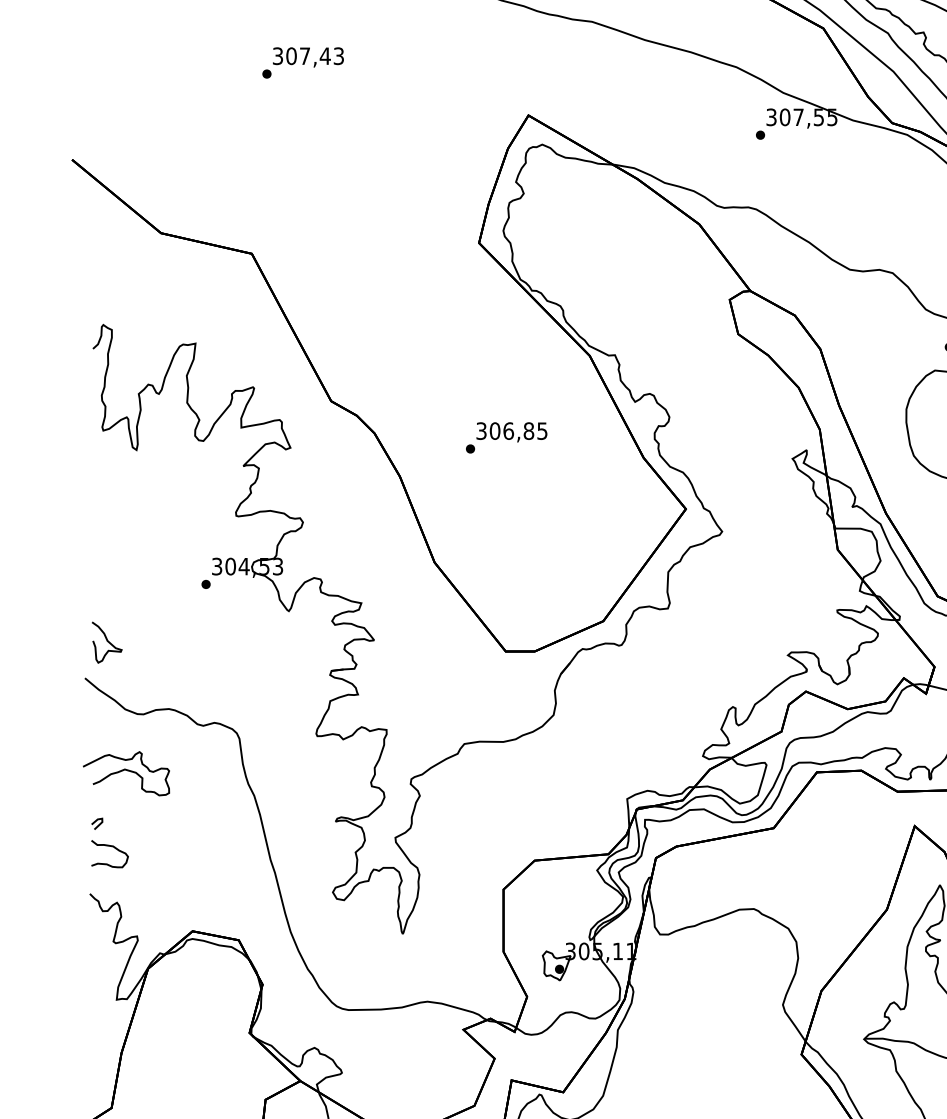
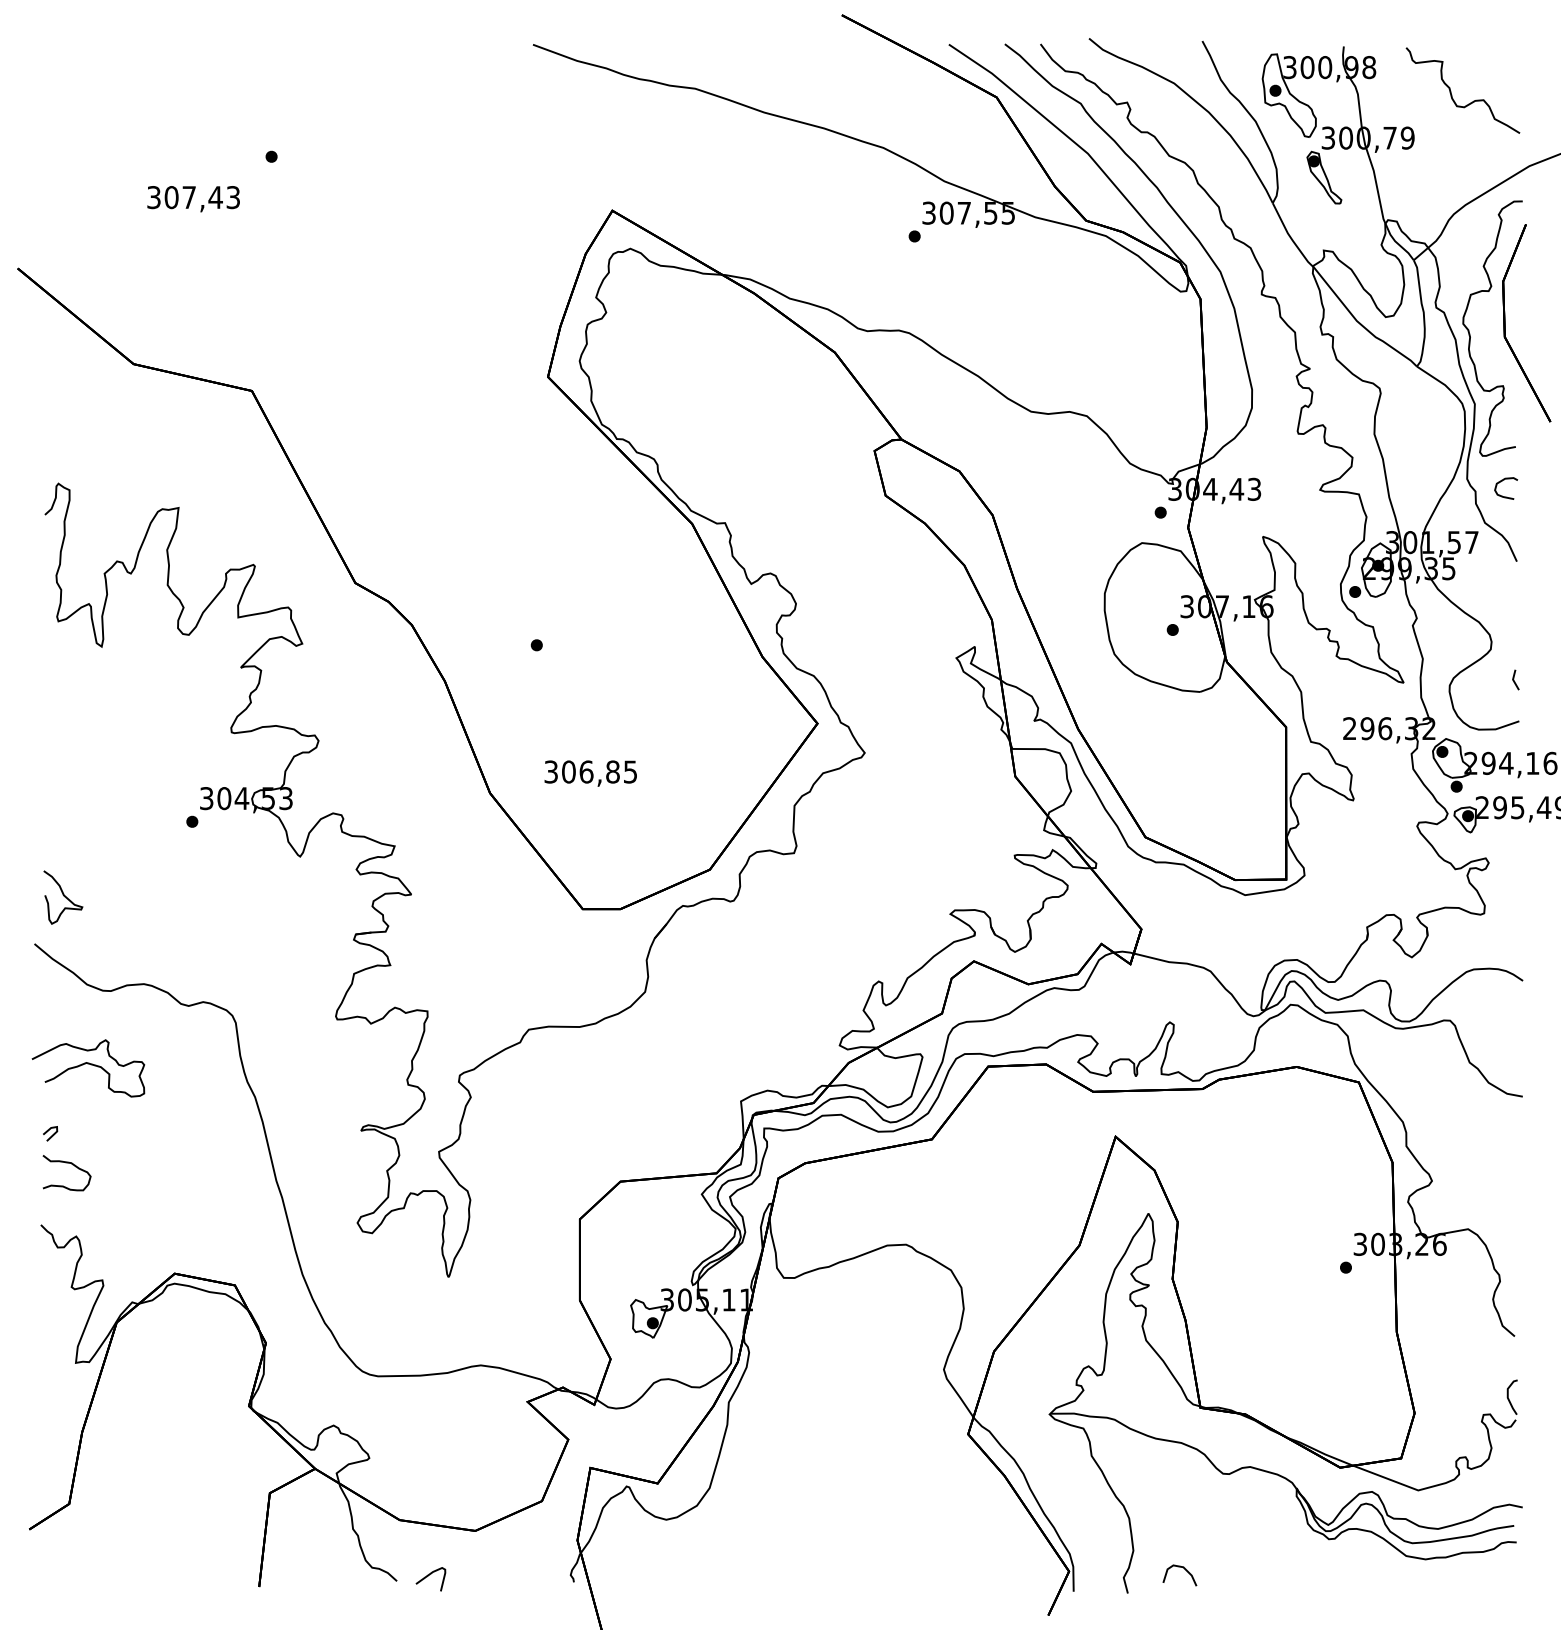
text: (308, 57) -> (193, 199), moved
text: (511, 432) -> (590, 773), moved

